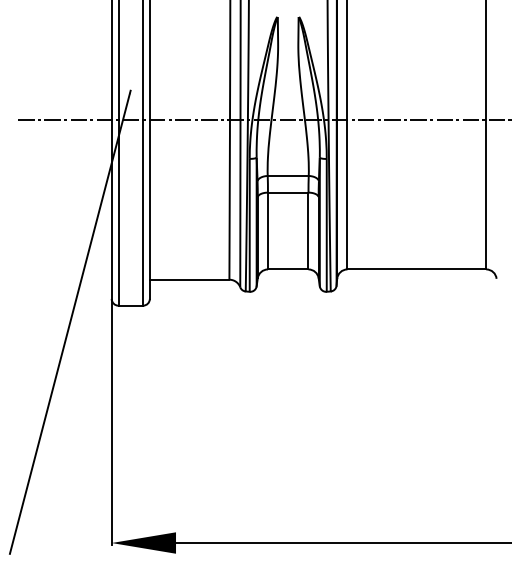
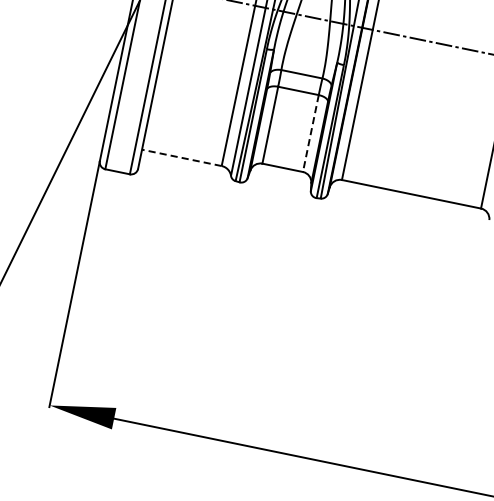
line: (308, 231) -> (310, 134), solid -> dashed
line: (189, 279) -> (181, 157), solid -> dashed

